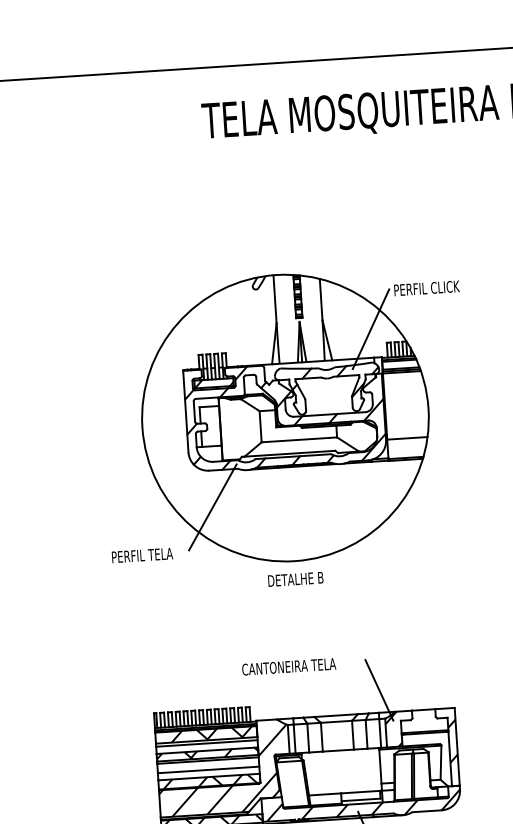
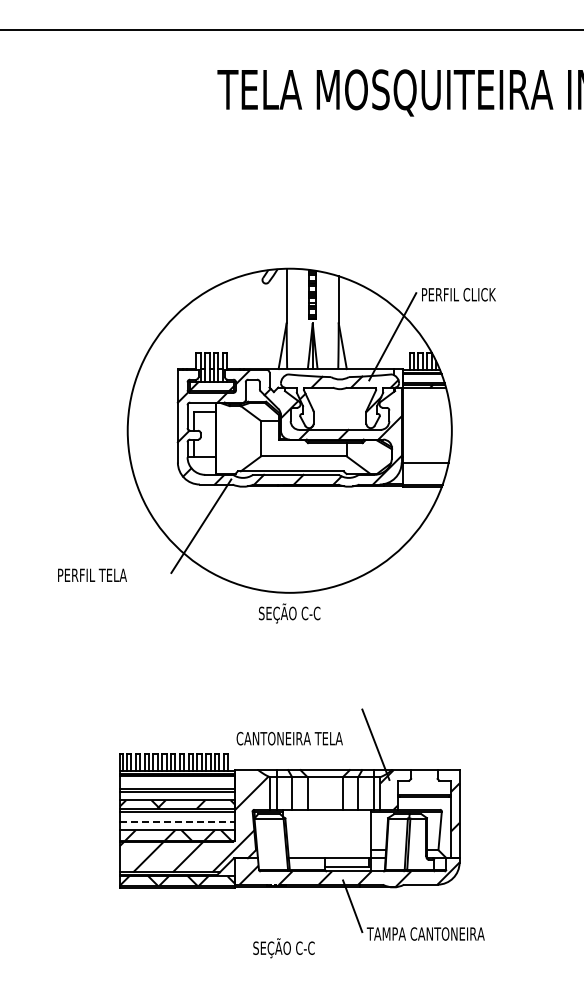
text: (142, 554) -> (92, 574), moved
text: (295, 579) -> (289, 613), DETALHE B -> SEÇÃO C-C
text: (288, 666) -> (289, 738), moved
hatch: (211, 734) -> (183, 782), removed
line: (208, 770) -> (177, 822), solid -> dashed

